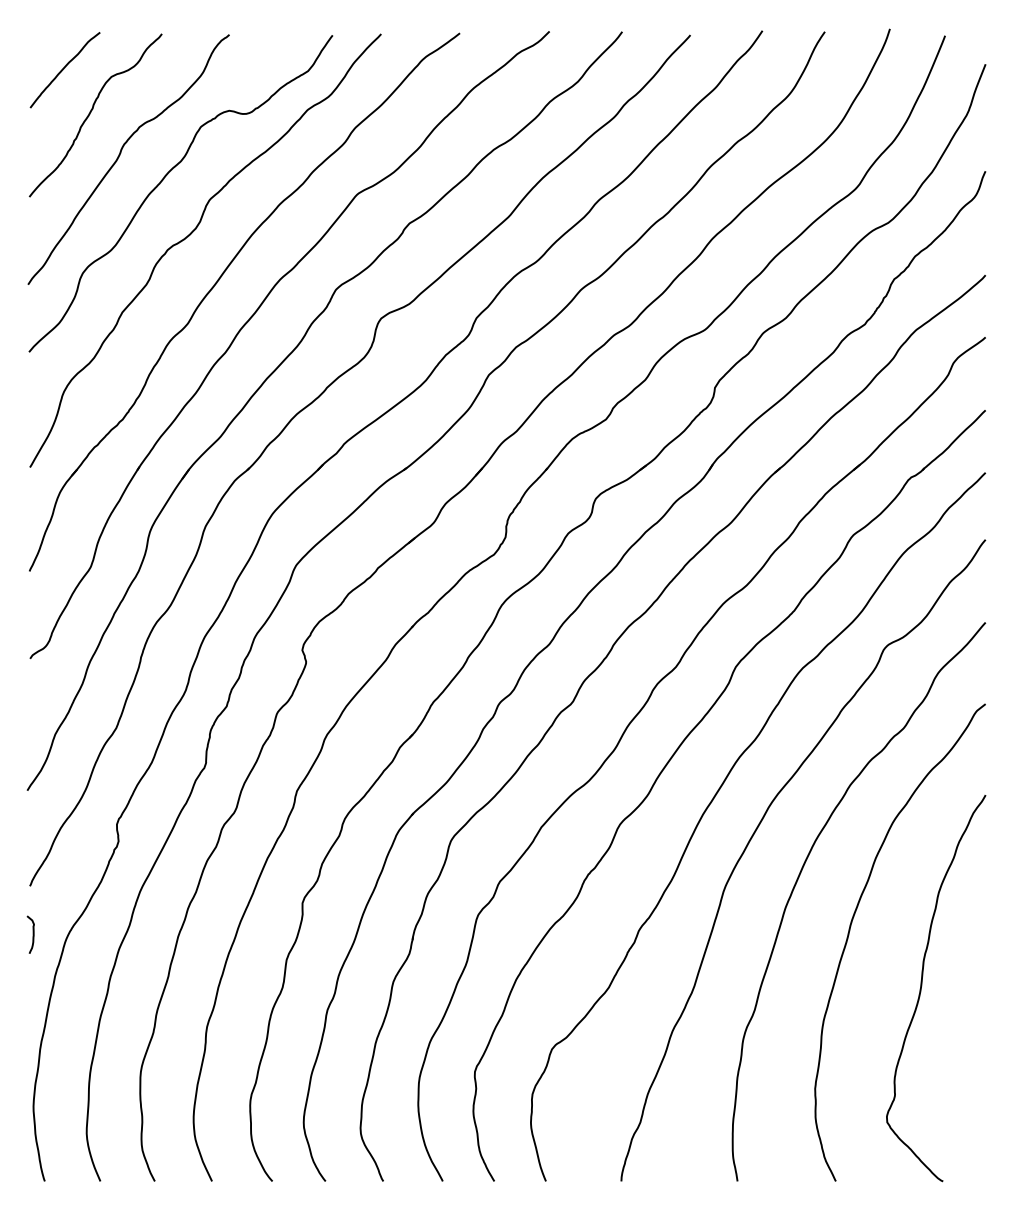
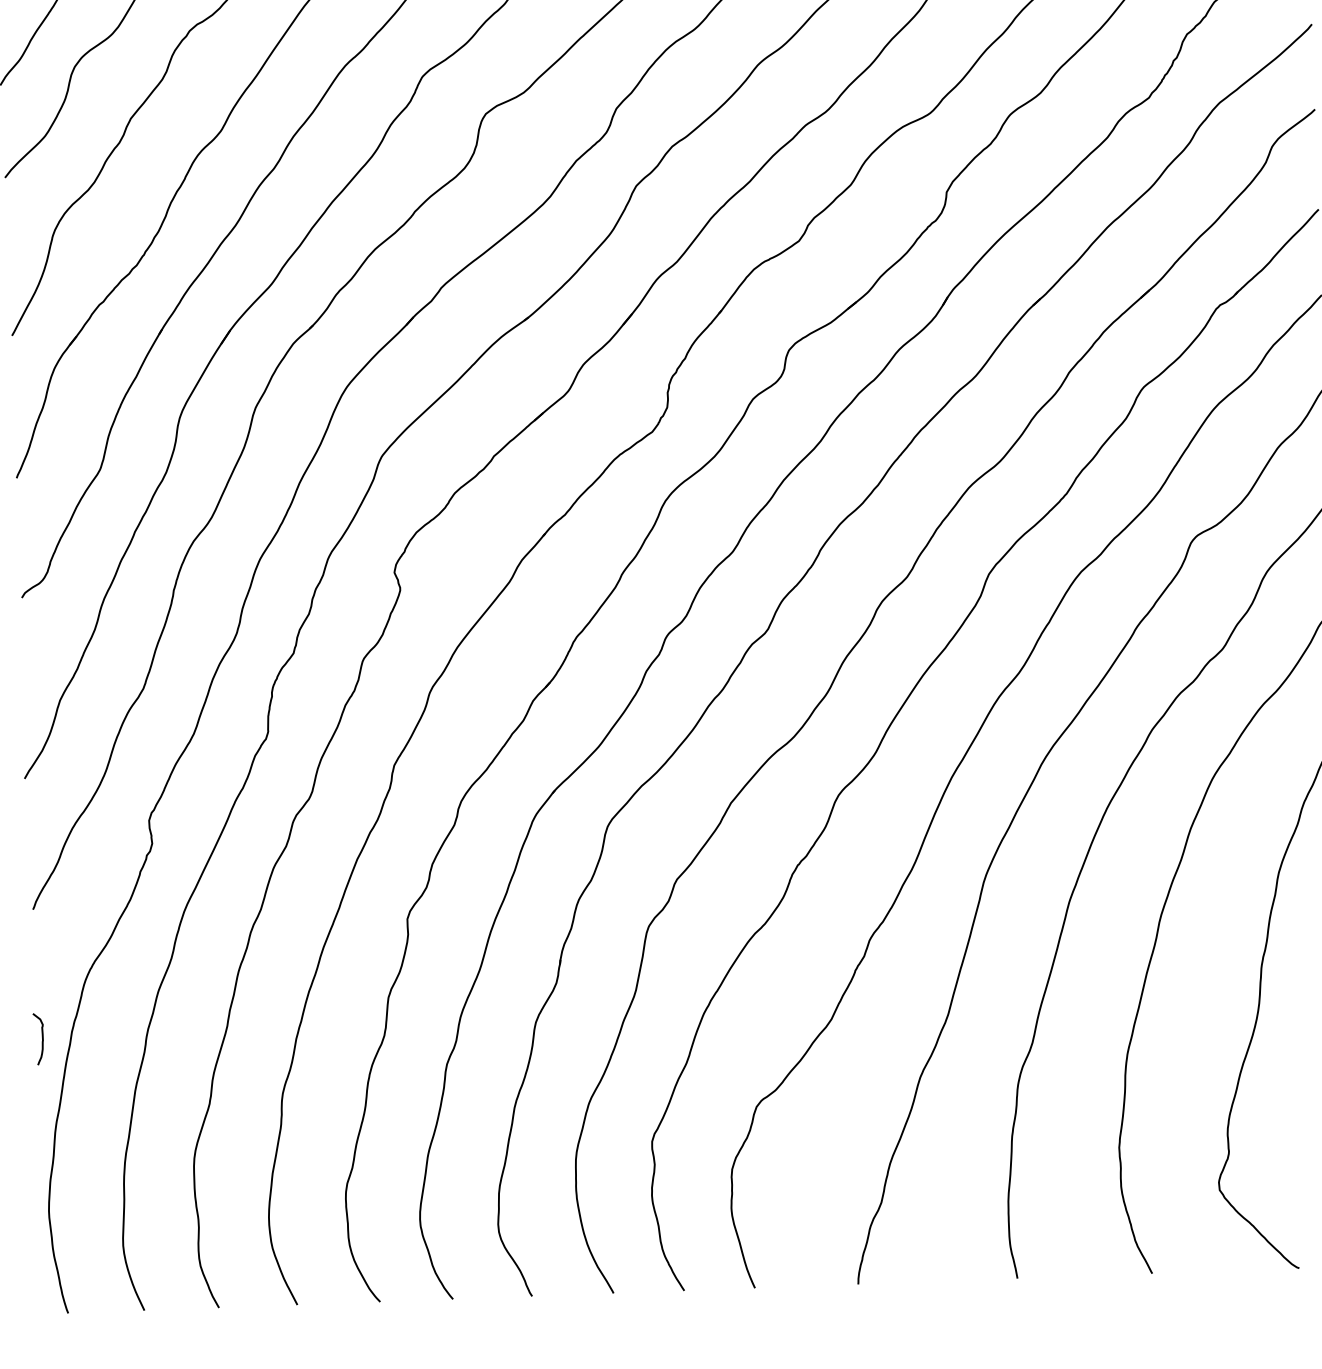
curve: (32, 934) -> (41, 1038), moved

